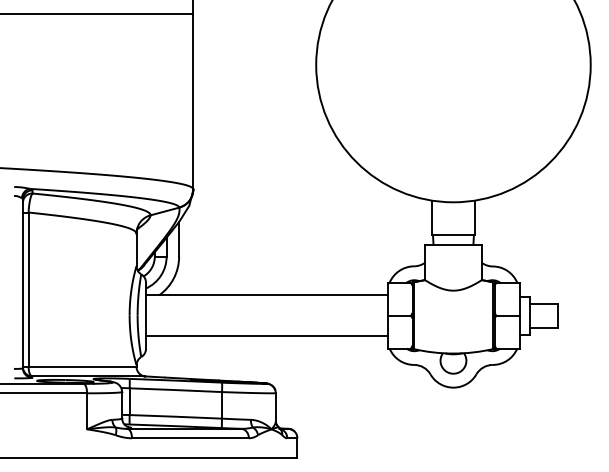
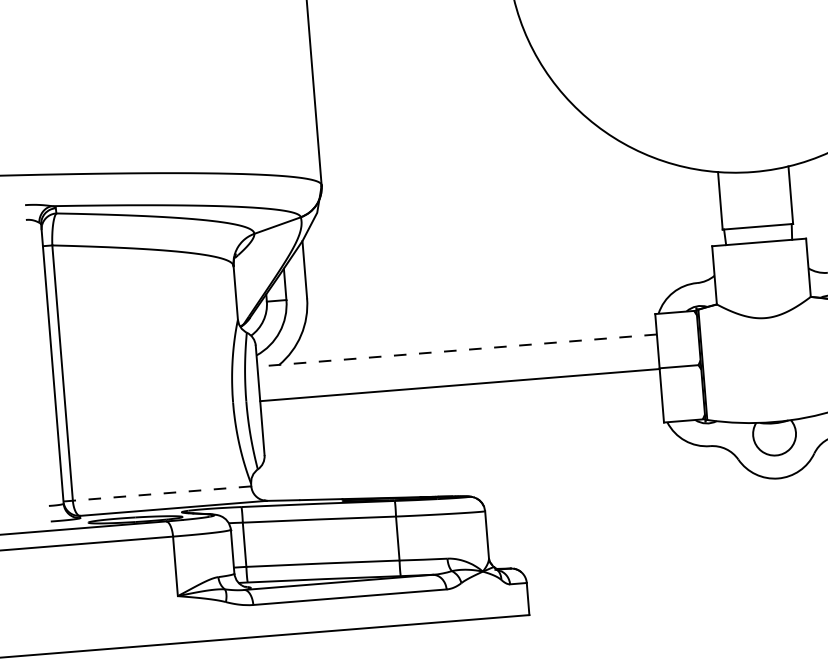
line: (266, 295) -> (456, 350), solid -> dashed
line: (266, 336) -> (459, 385), moved
line: (79, 366) -> (156, 493), solid -> dashed

